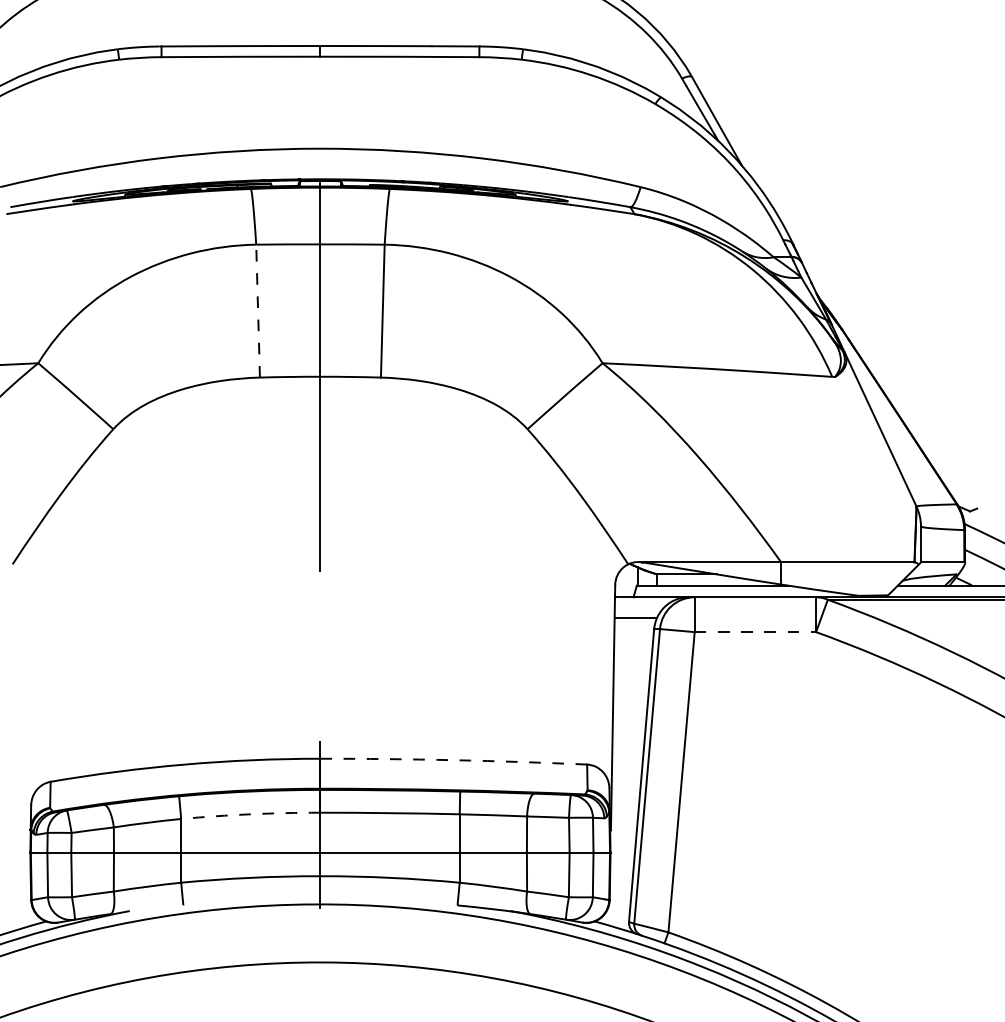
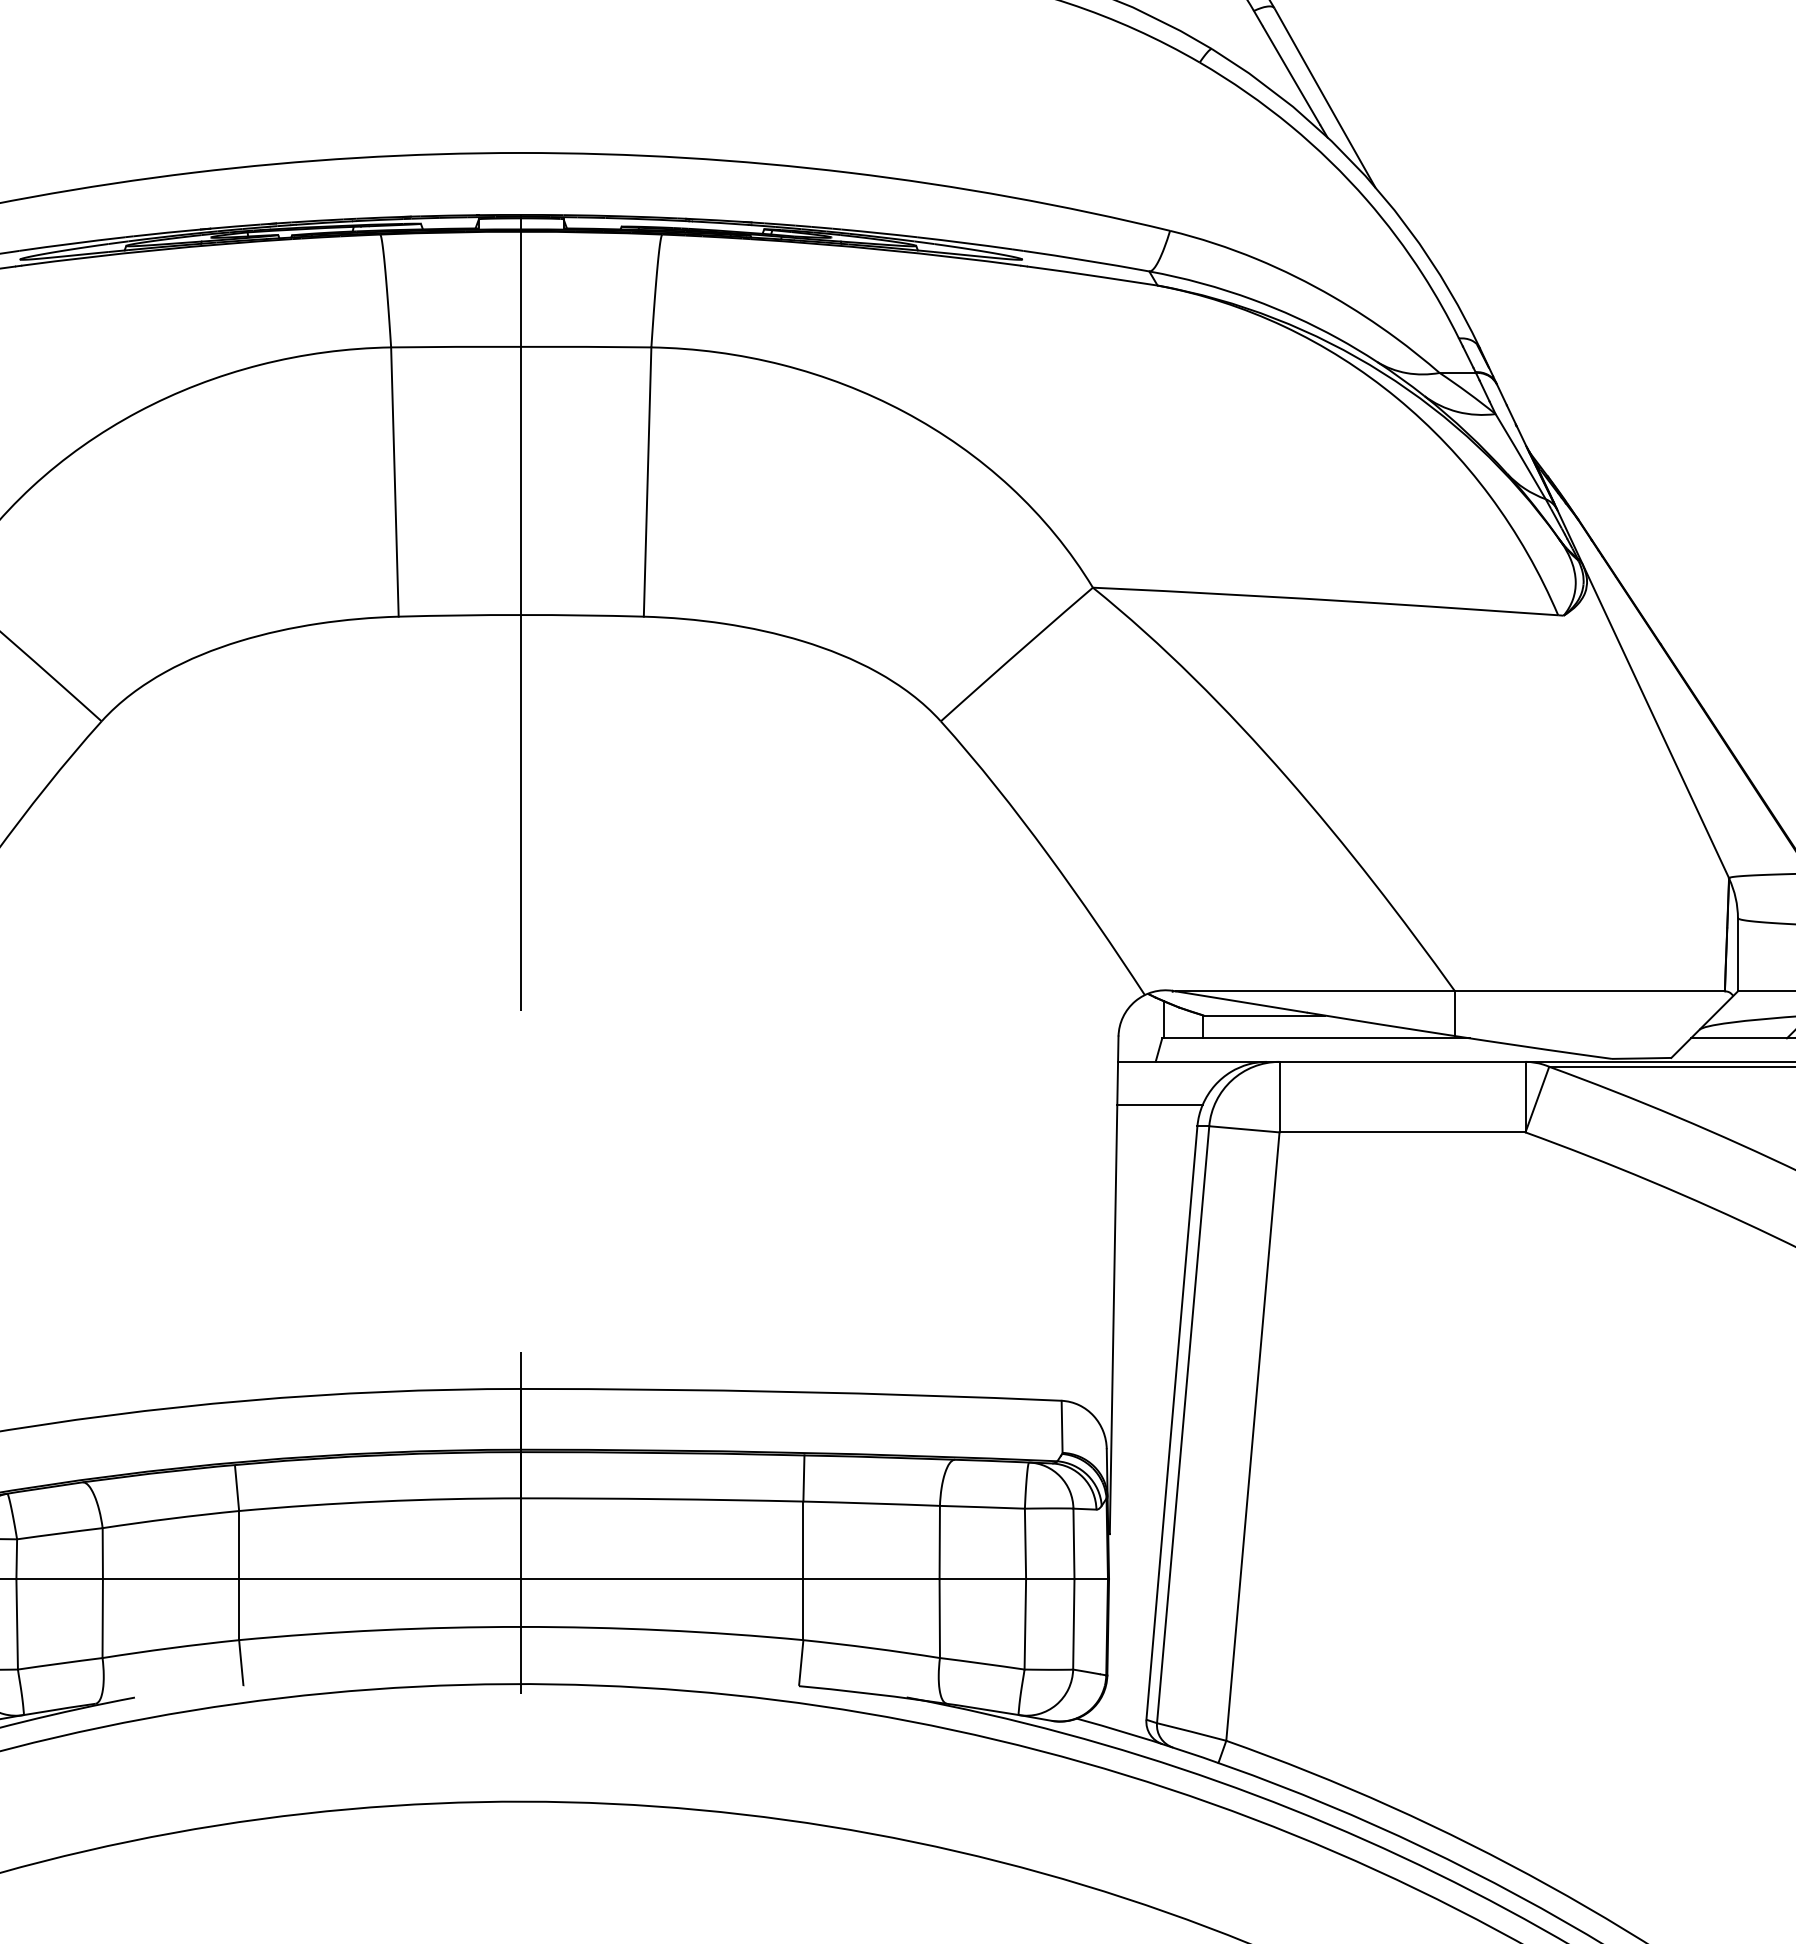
line: (258, 310) -> (395, 480), dashed -> solid
line: (755, 632) -> (1402, 1133), dashed -> solid
arc: (453, 760) -> (790, 1392), dashed -> solid
arc: (250, 814) -> (379, 1501), dashed -> solid

